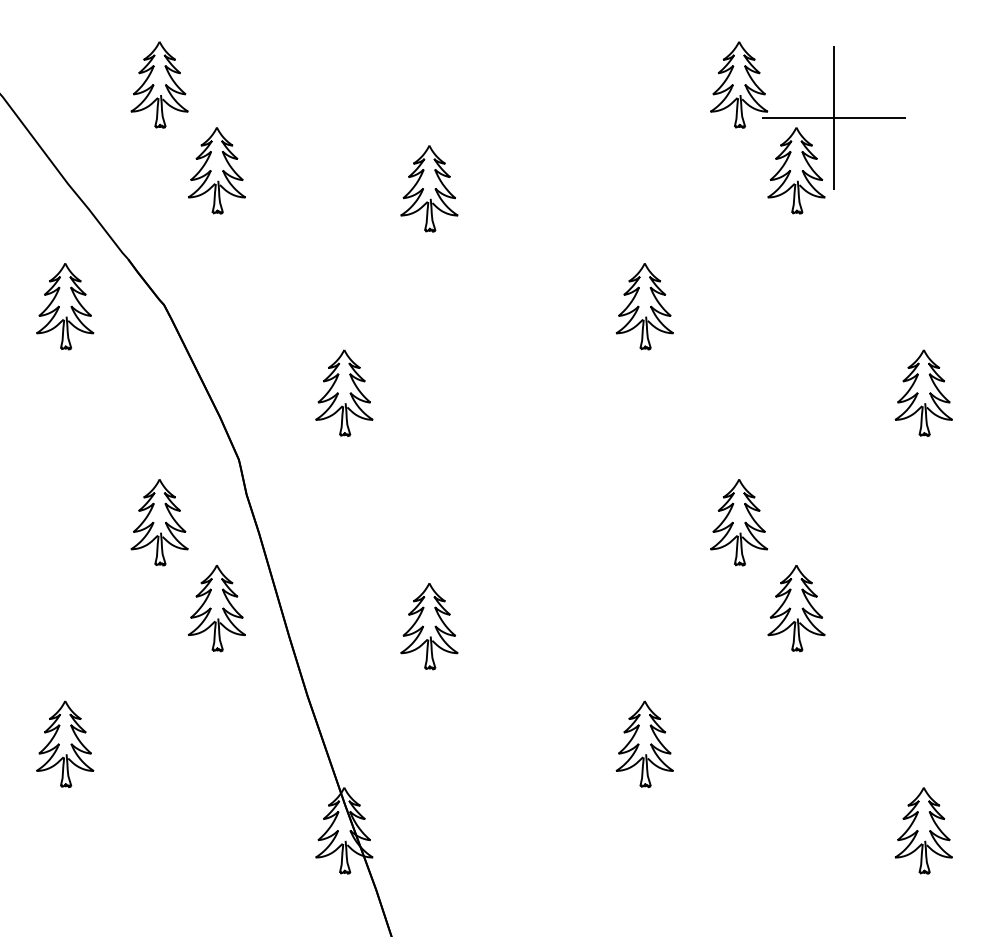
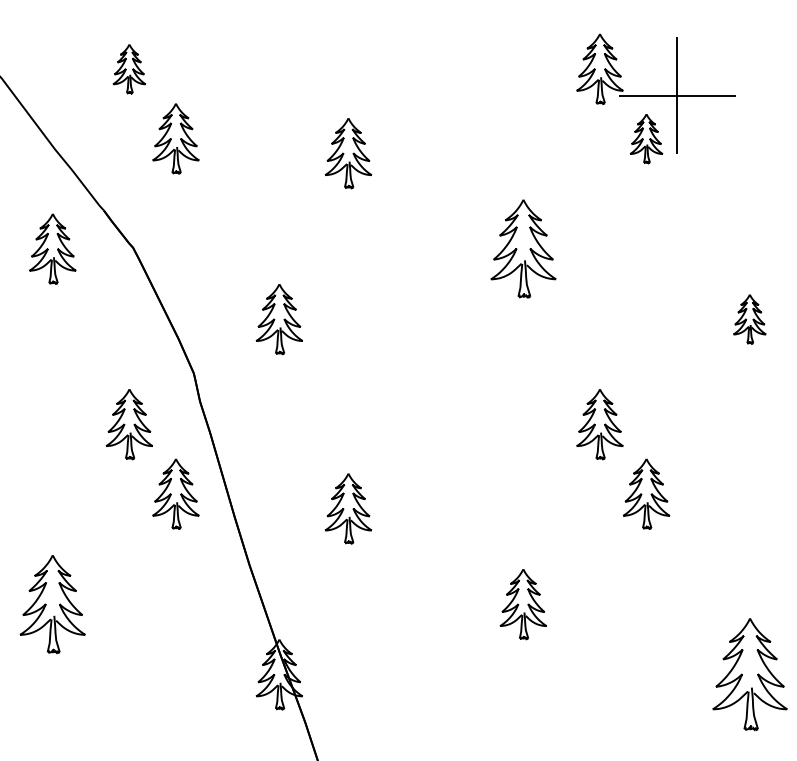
part: (159, 84) -> (129, 68), size x0.7
part: (796, 170) -> (646, 138), size x0.7
part: (644, 306) -> (523, 248), size x1.4
part: (923, 392) -> (749, 318), size x0.7
part: (65, 743) -> (53, 603), size x1.4
part: (923, 830) -> (749, 674), size x1.6

